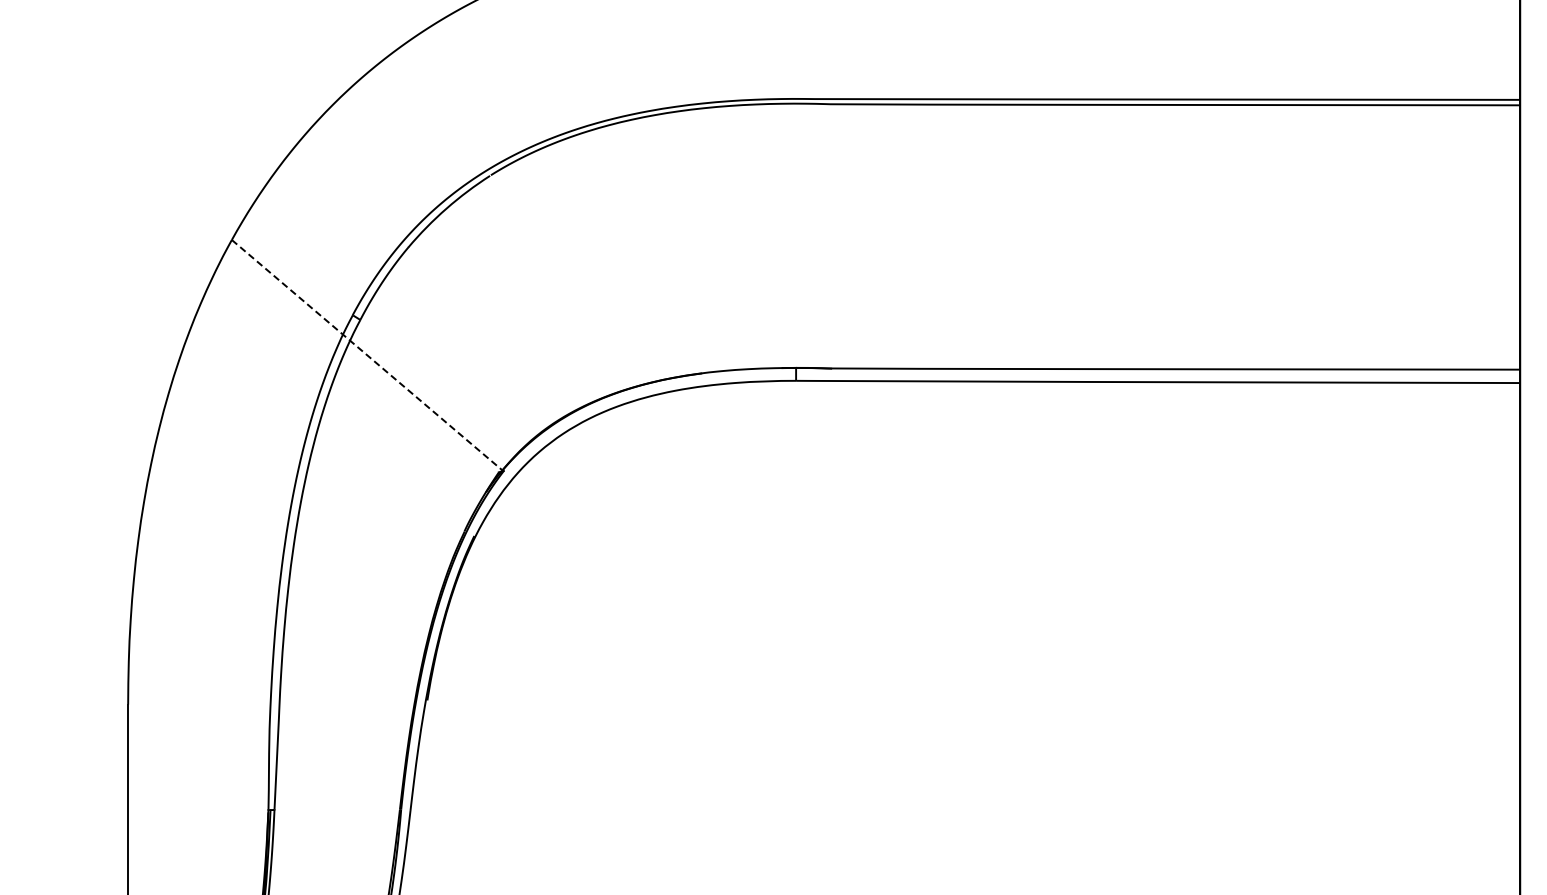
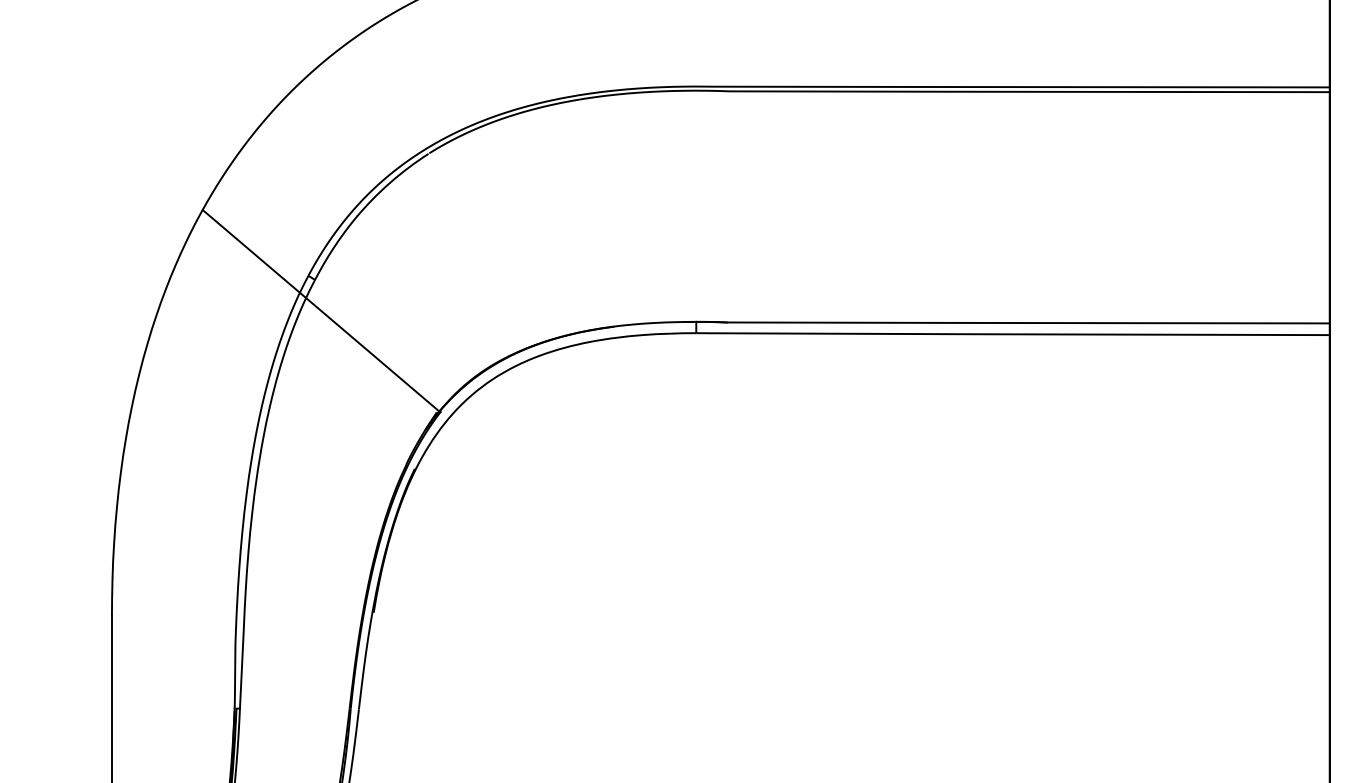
line: (367, 355) -> (321, 311), dashed -> solid

